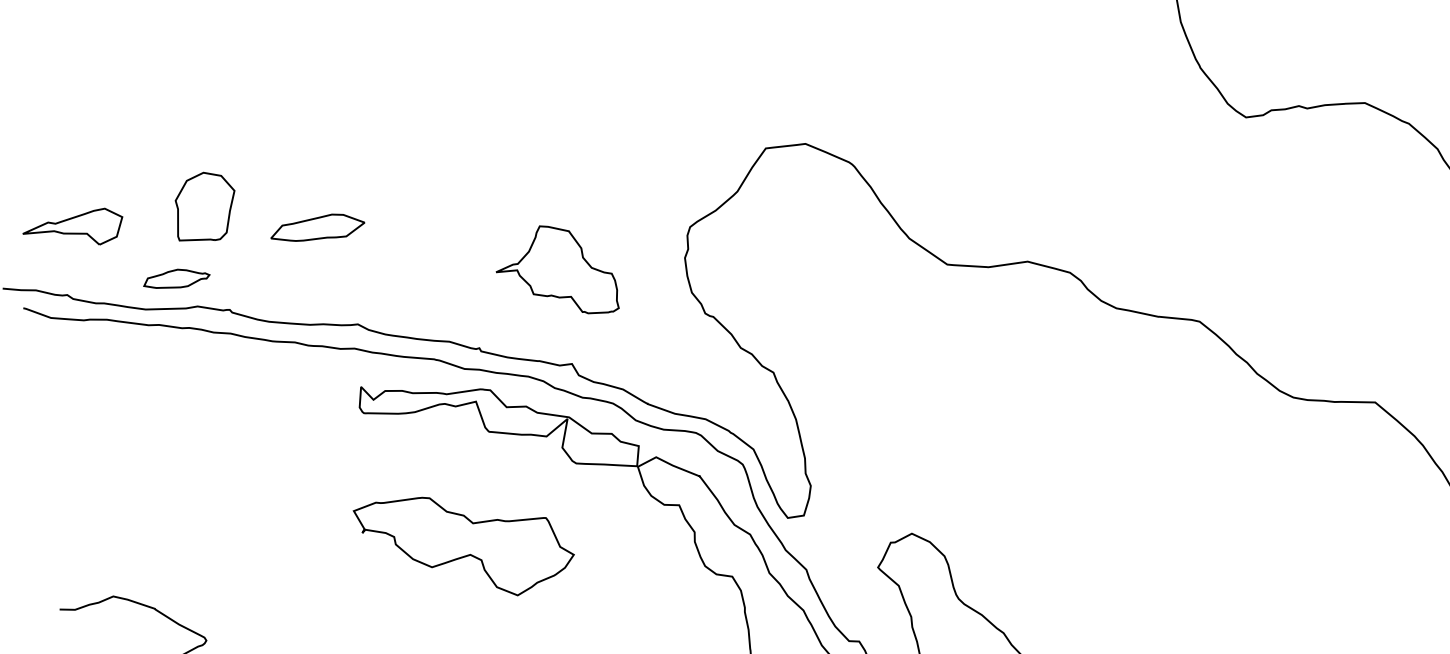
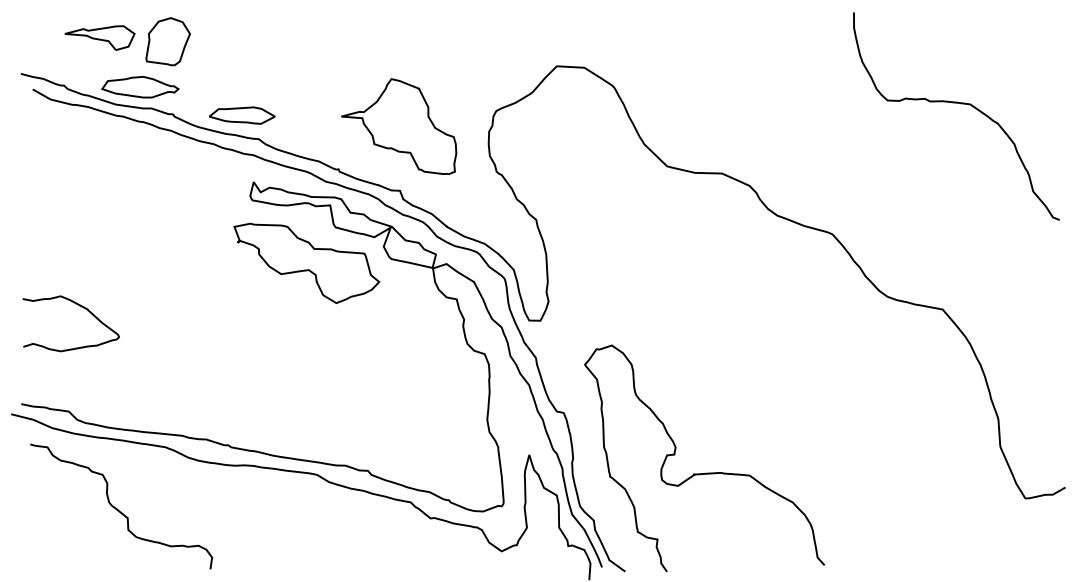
part: (317, 228) -> (242, 115), moved
part: (73, 230) -> (99, 37), moved
part: (555, 272) -> (399, 126), size x1.43
part: (176, 279) -> (140, 87), size x1.67
part: (465, 544) -> (306, 262), moved

